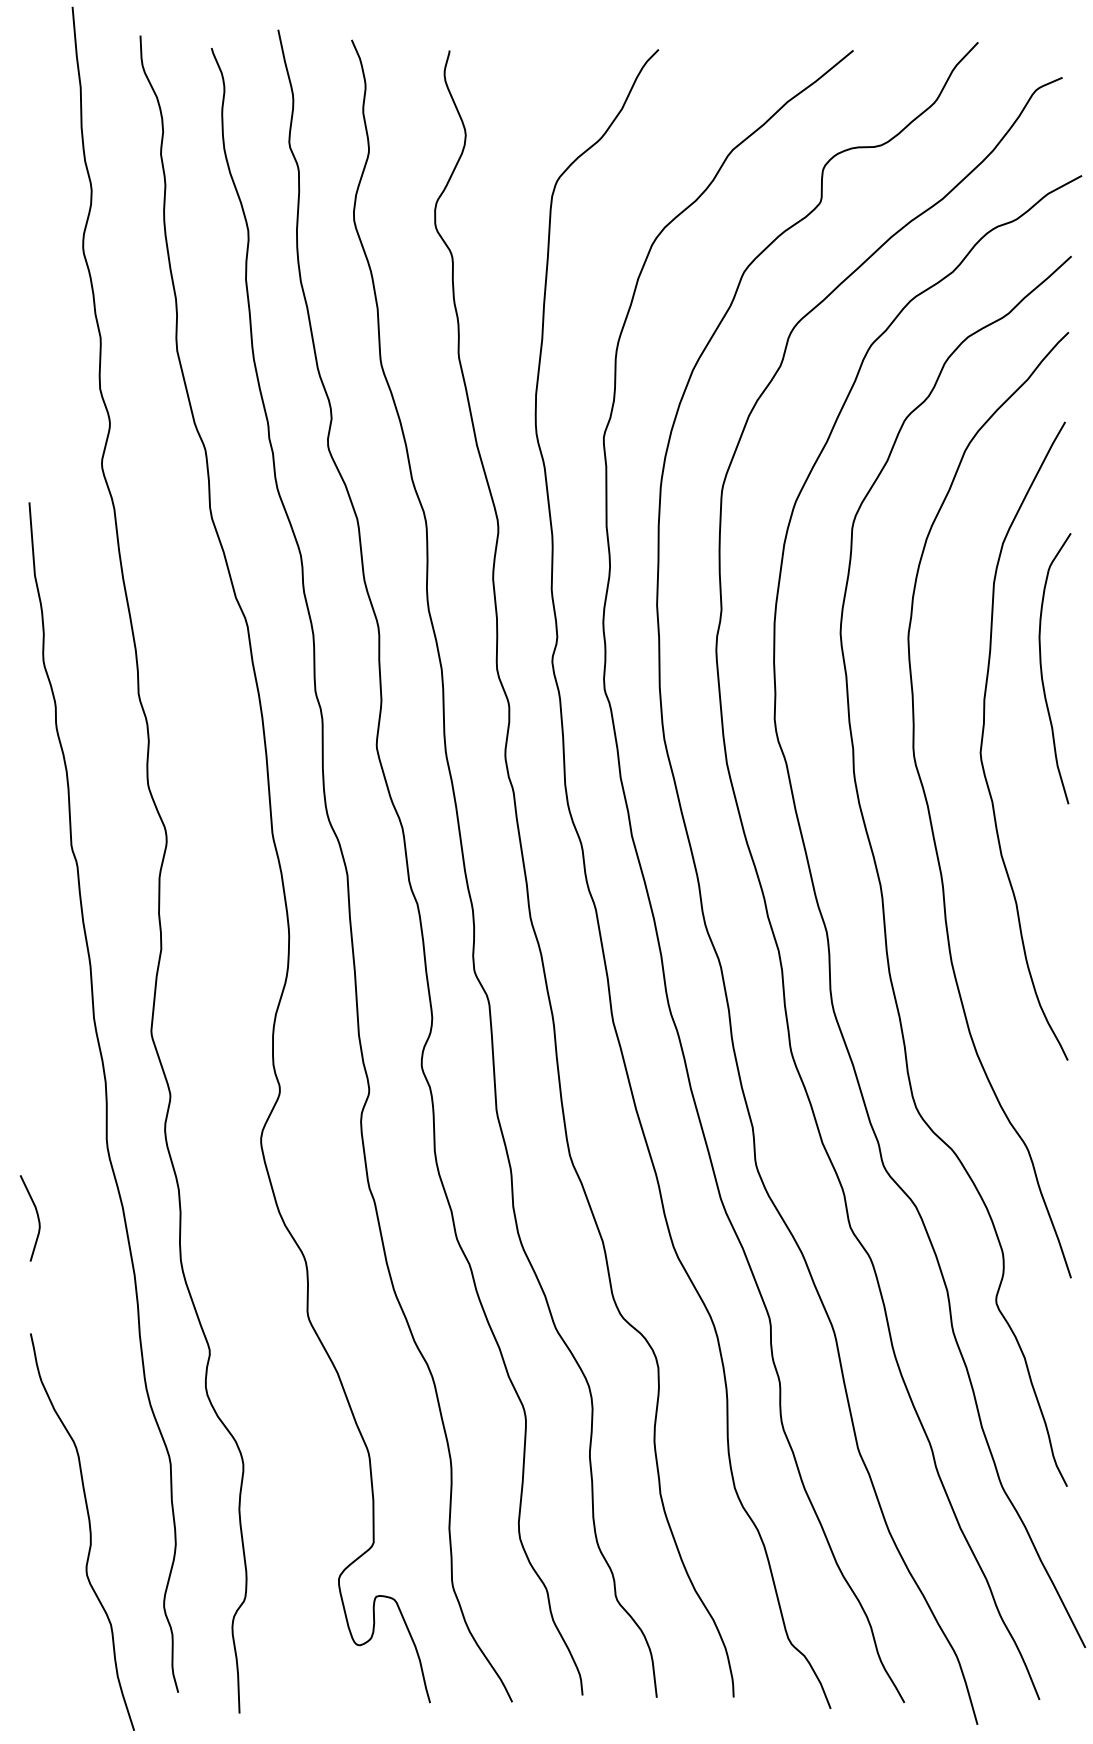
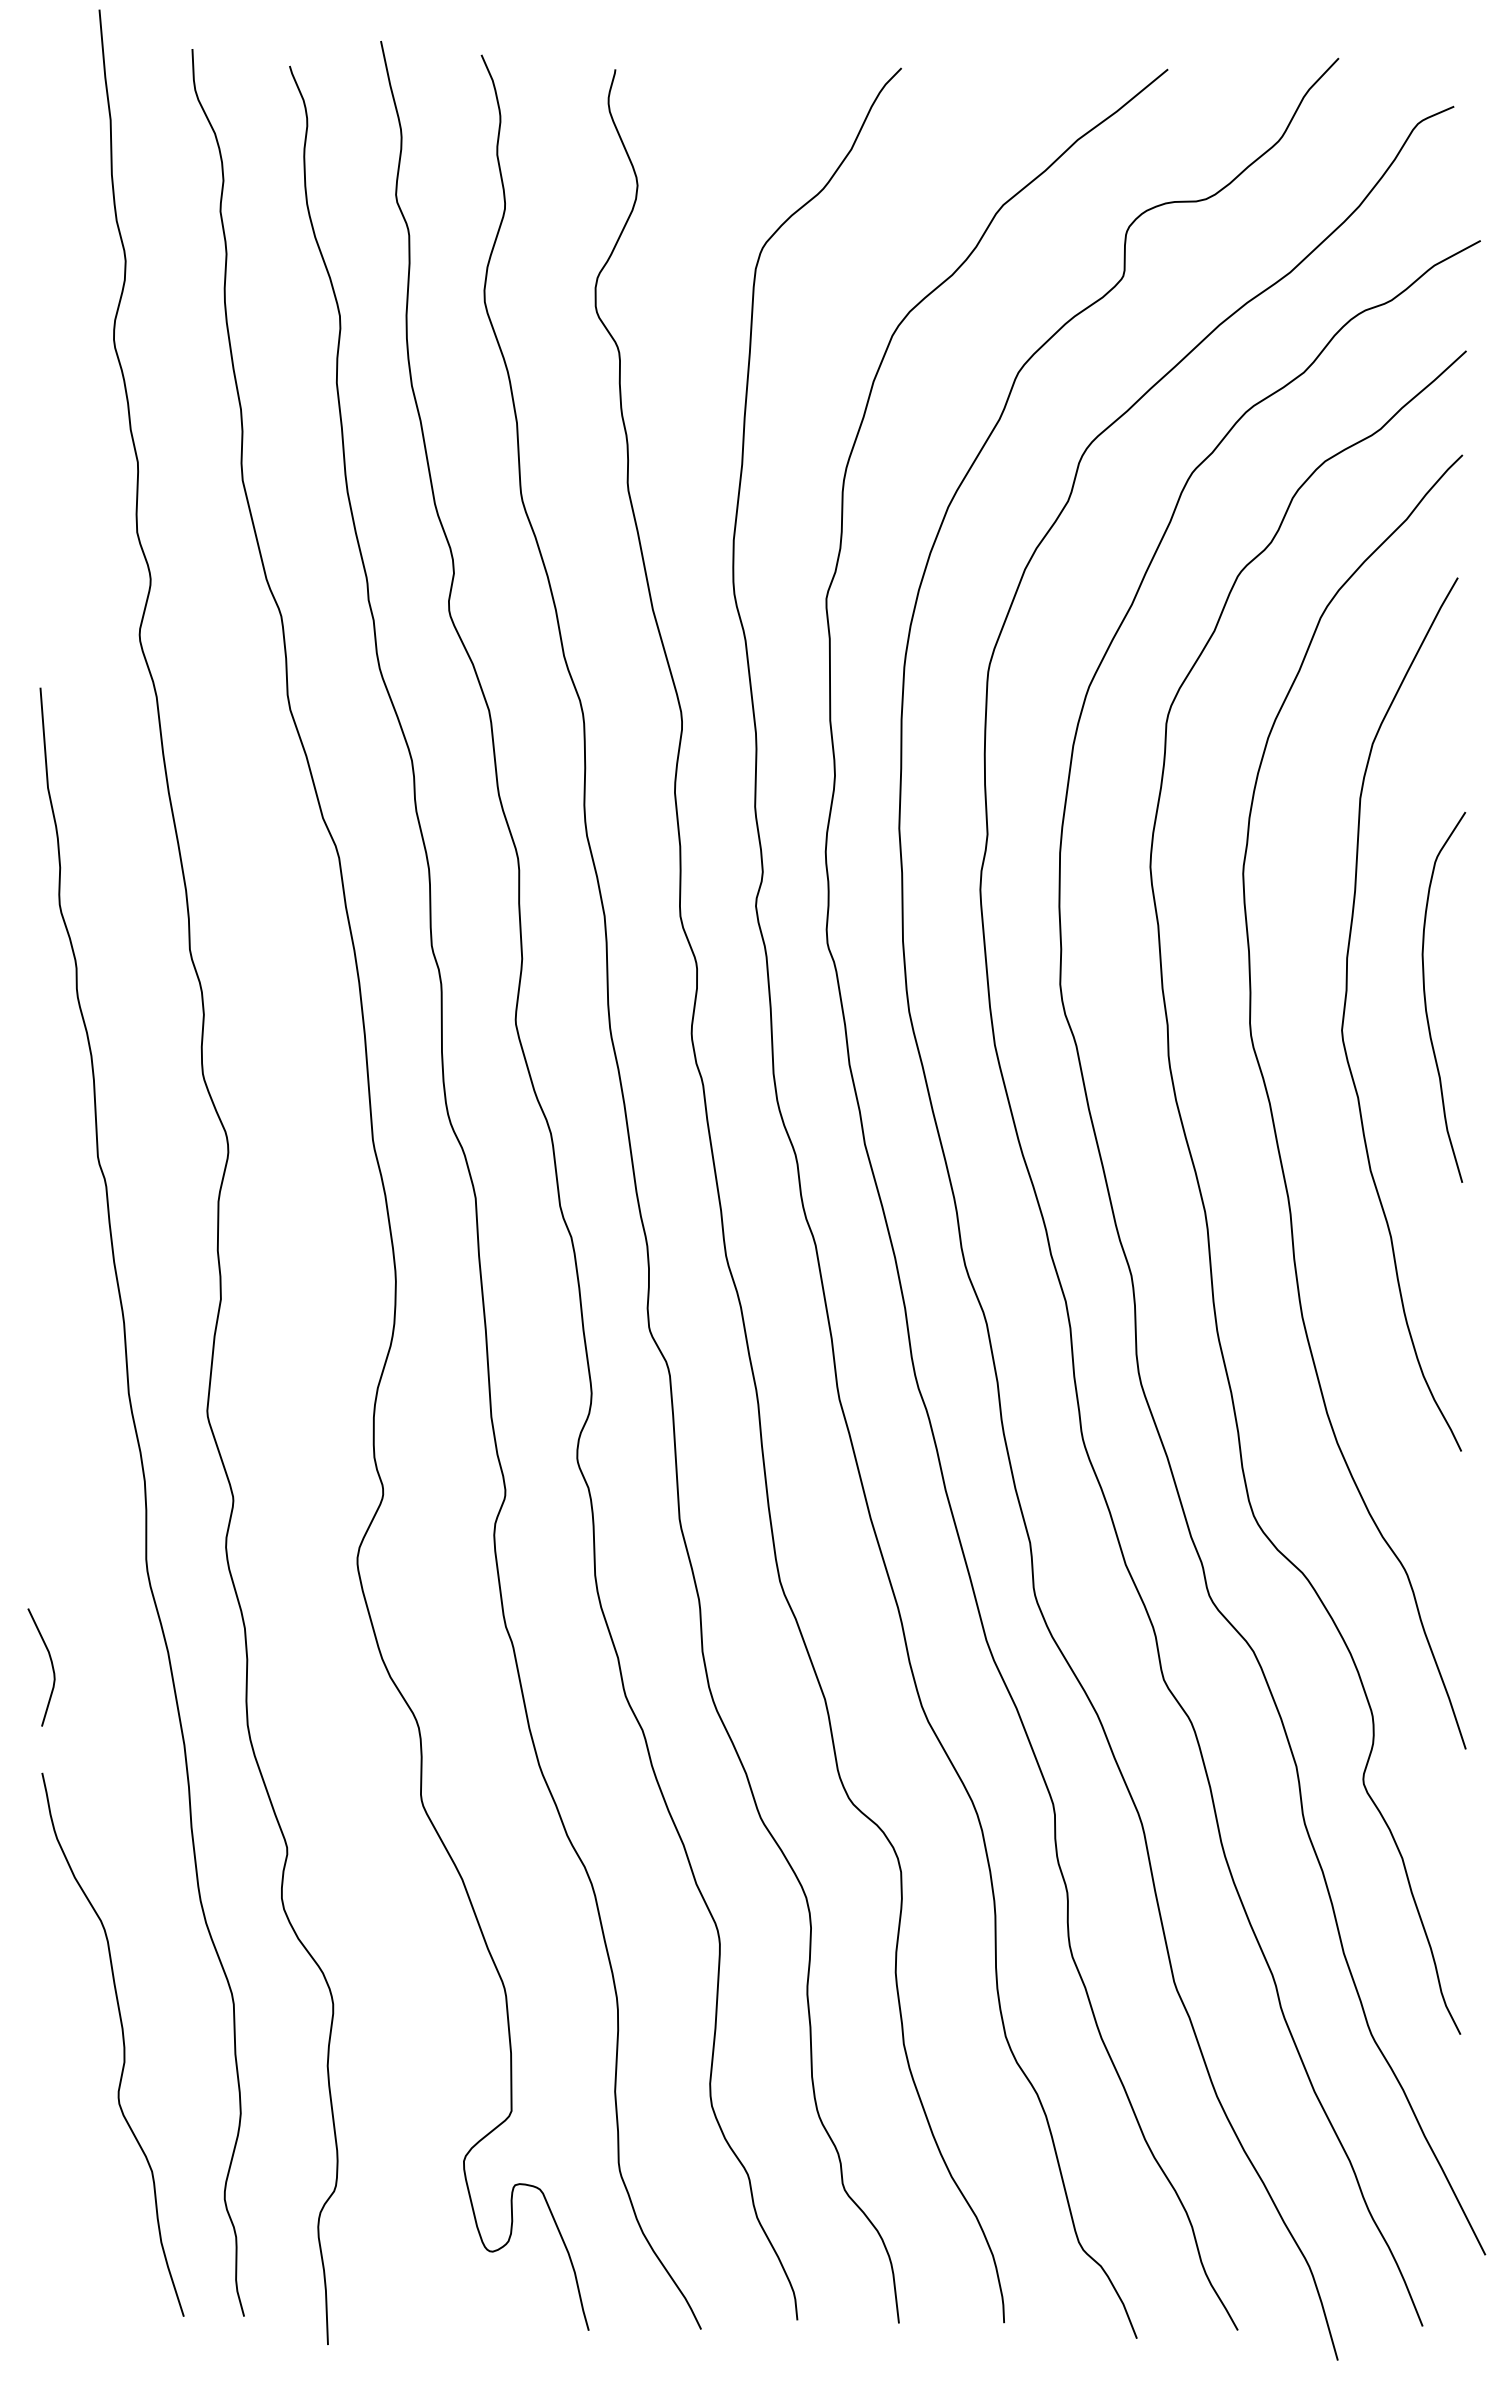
curve: (1042, 671) -> (1426, 1001), moved
curve: (89, 1529) -> (122, 2041), moved

